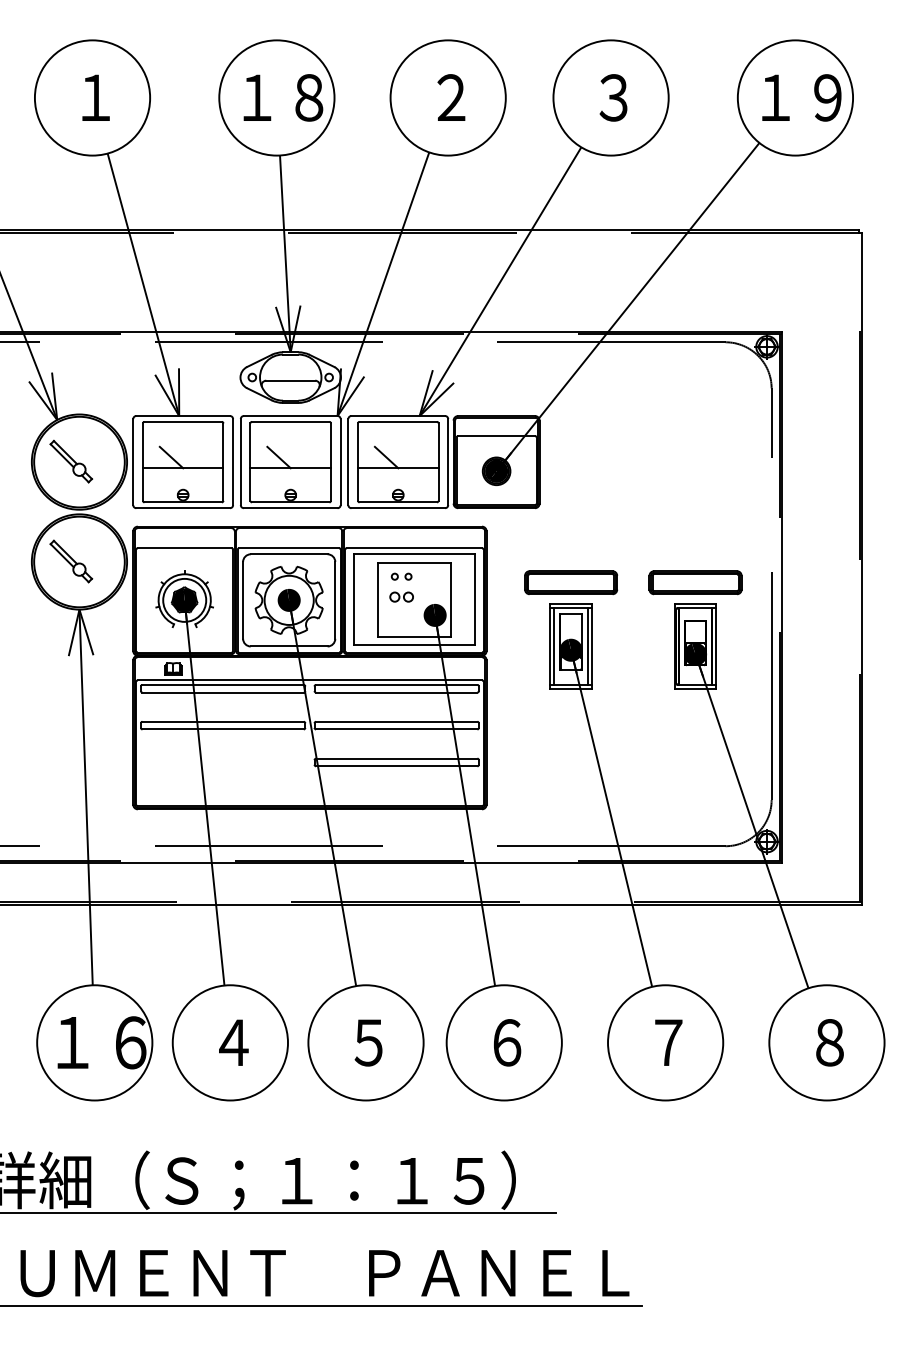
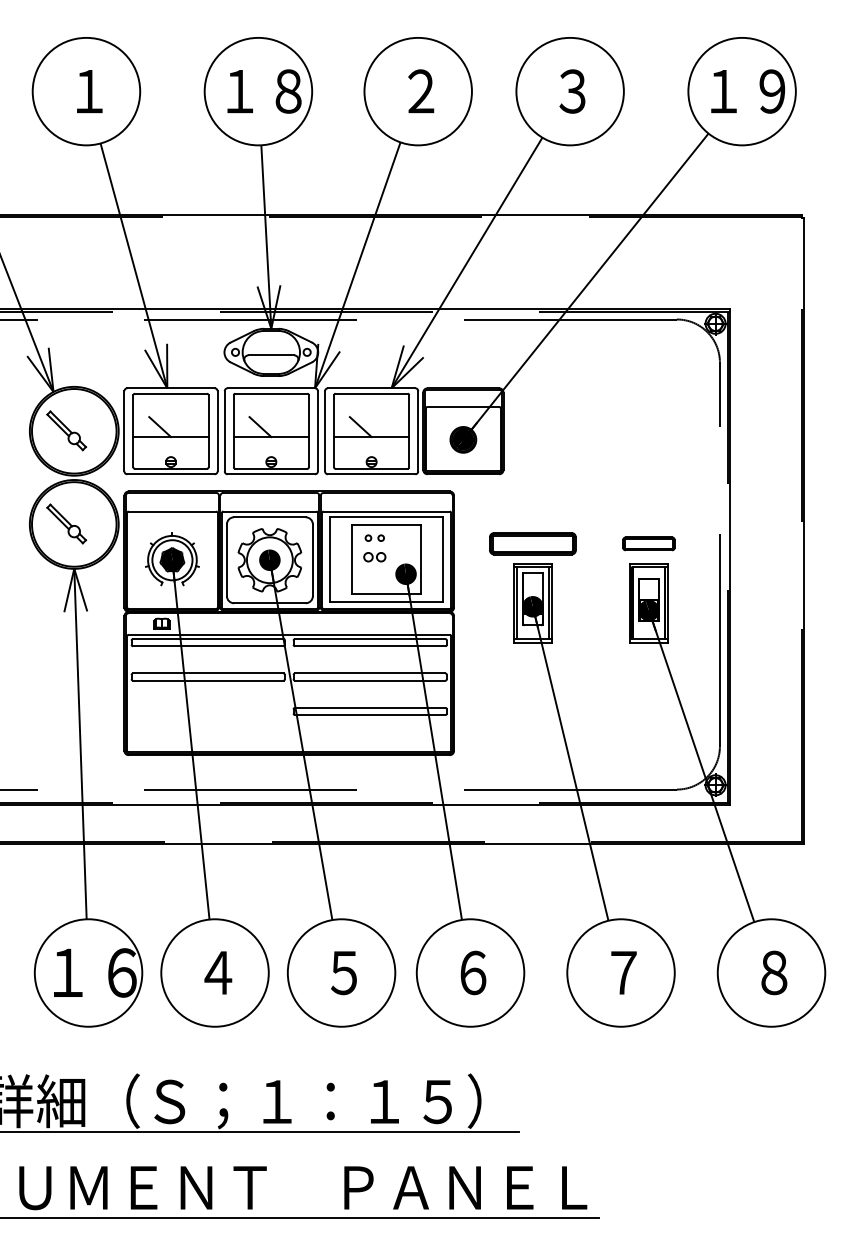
part: (695, 582) -> (648, 543), size x0.6

